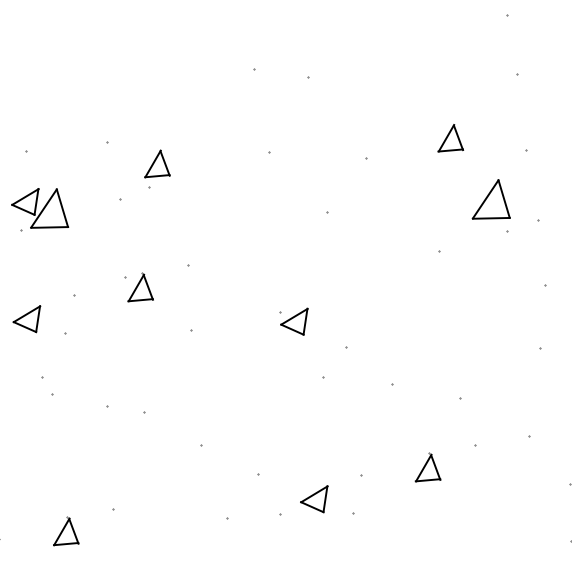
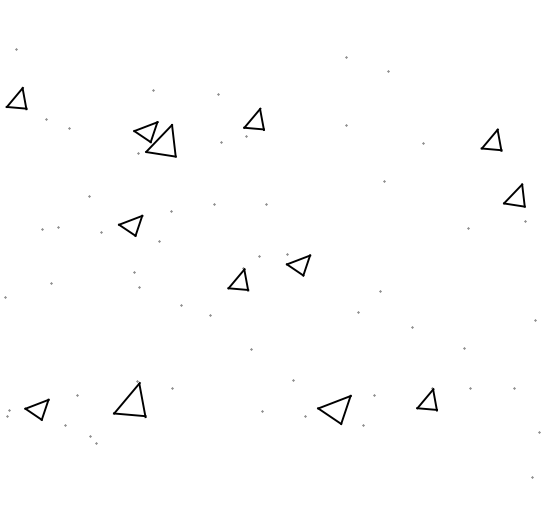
part: (488, 201) -> (514, 195), size x0.7
part: (138, 288) -> (238, 279), moved
part: (295, 322) -> (298, 264), moved
part: (315, 500) -> (334, 409), size x1.4
part: (63, 532) -> (129, 399), size x1.6

